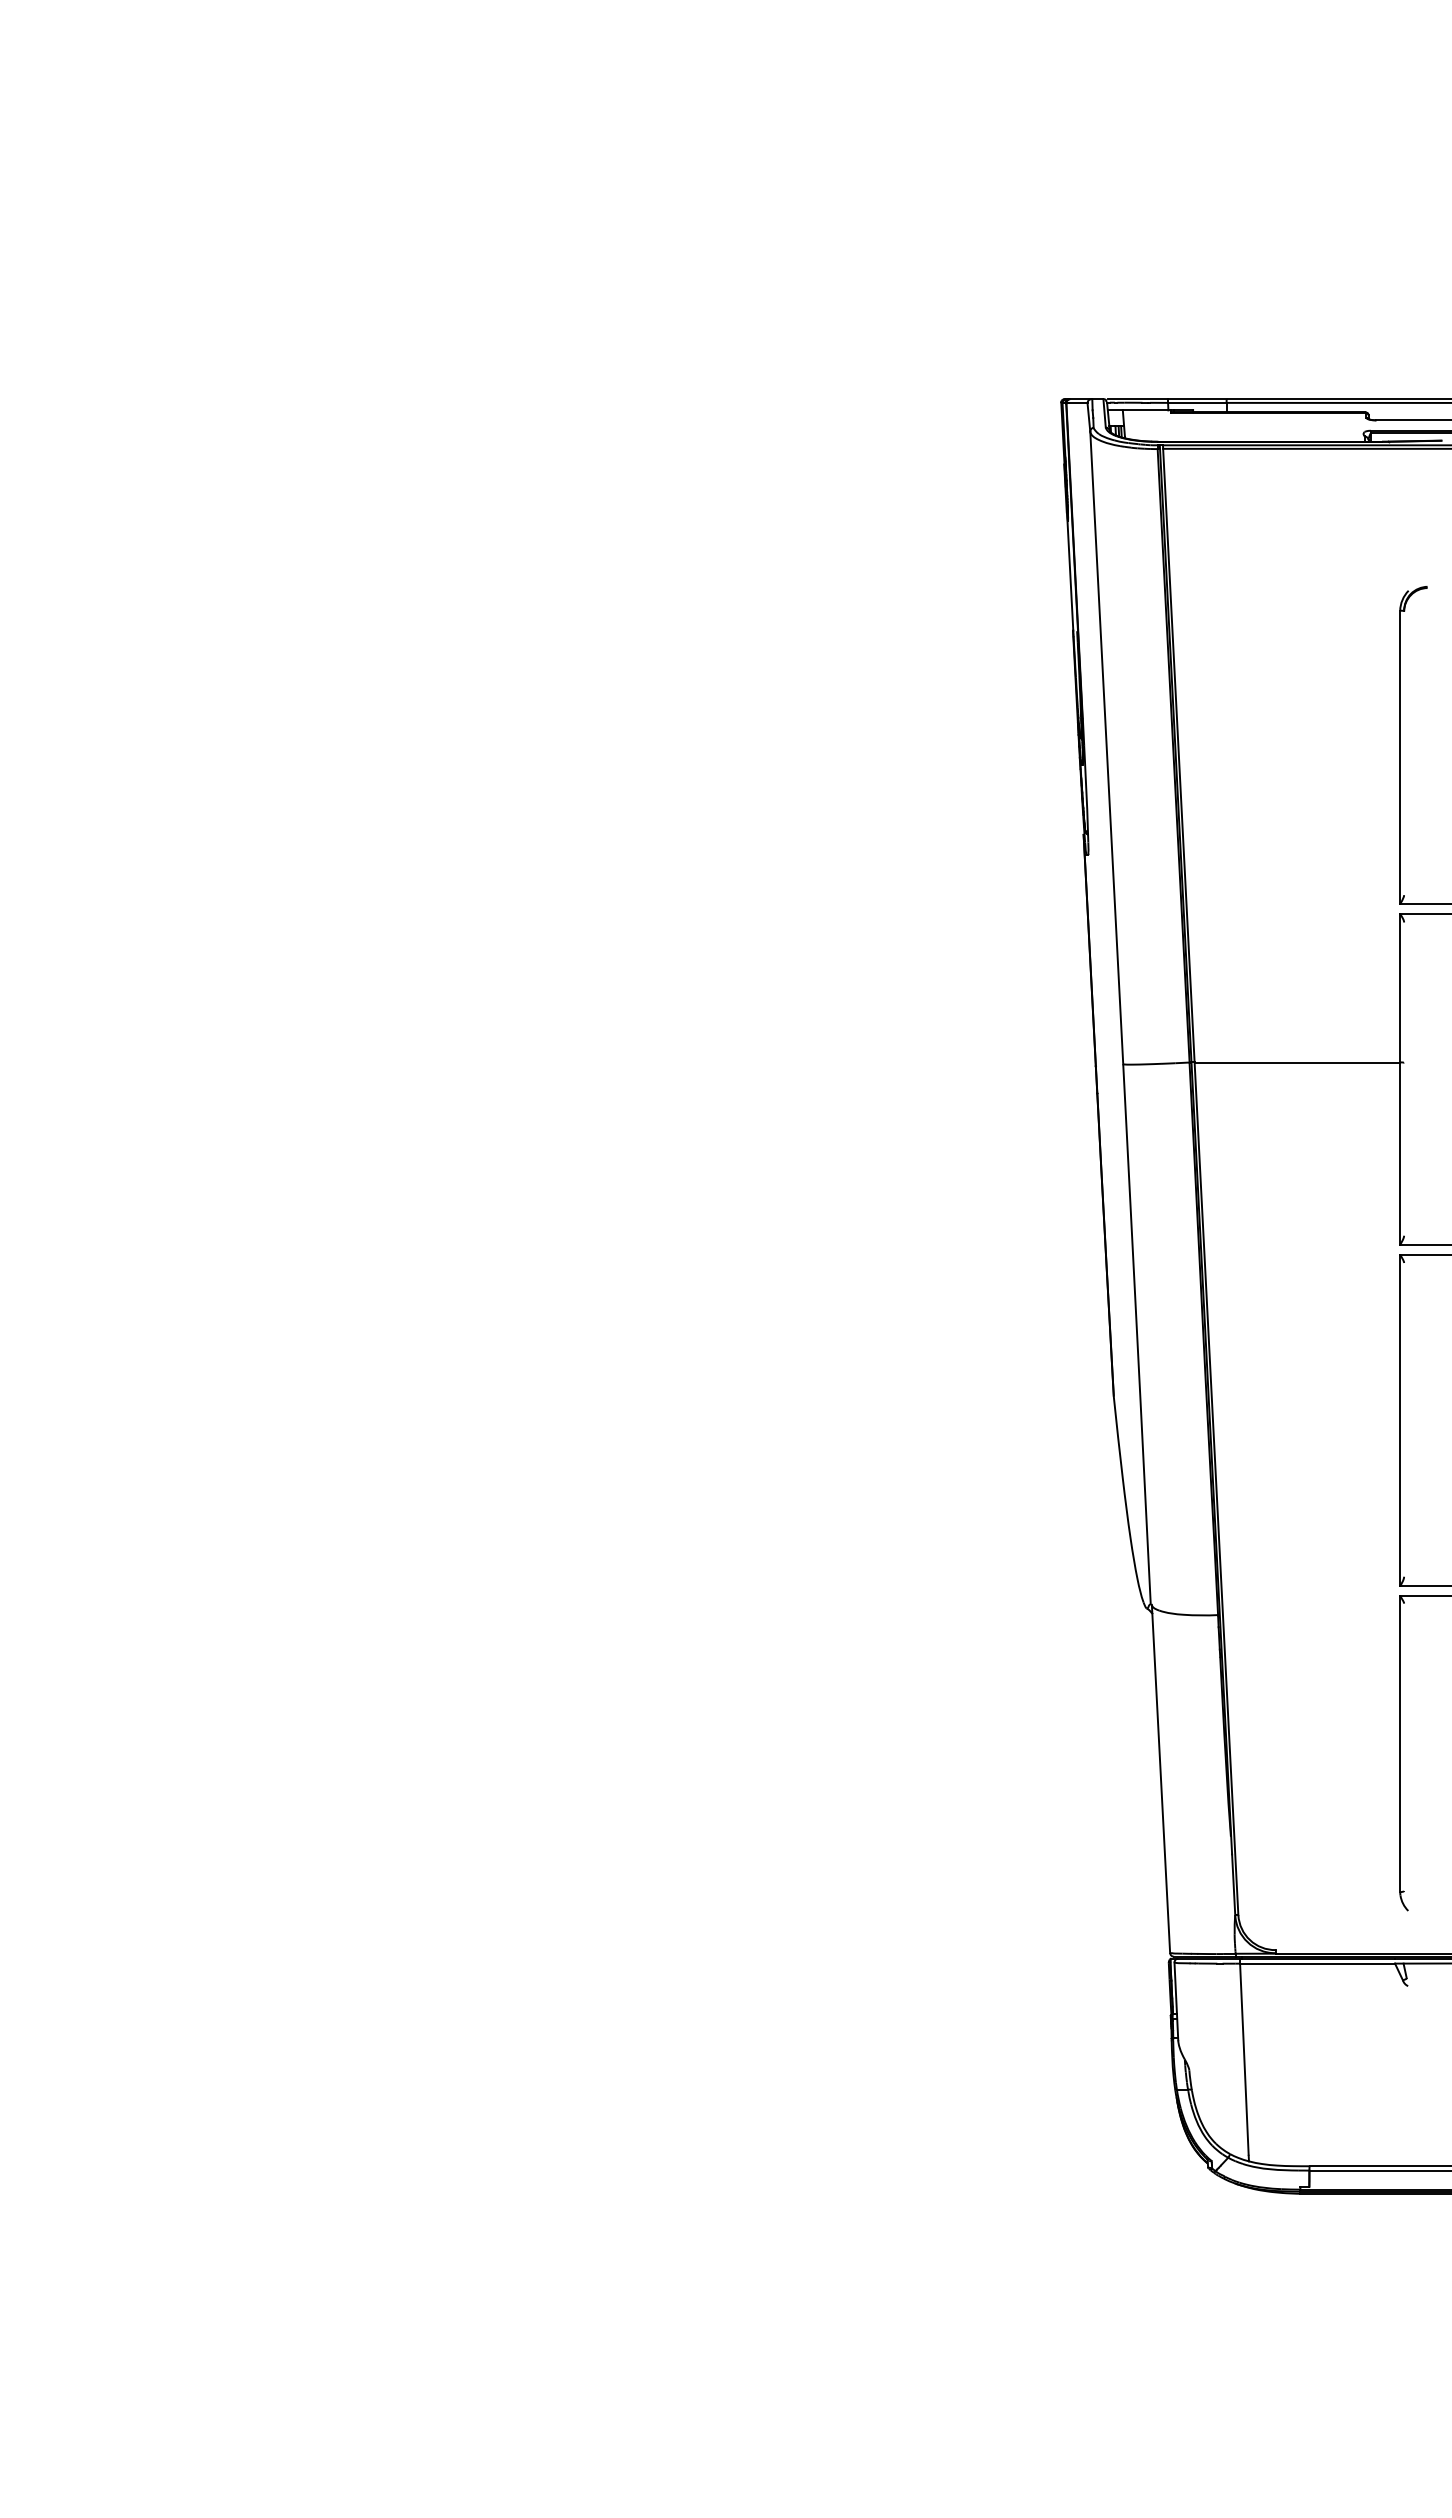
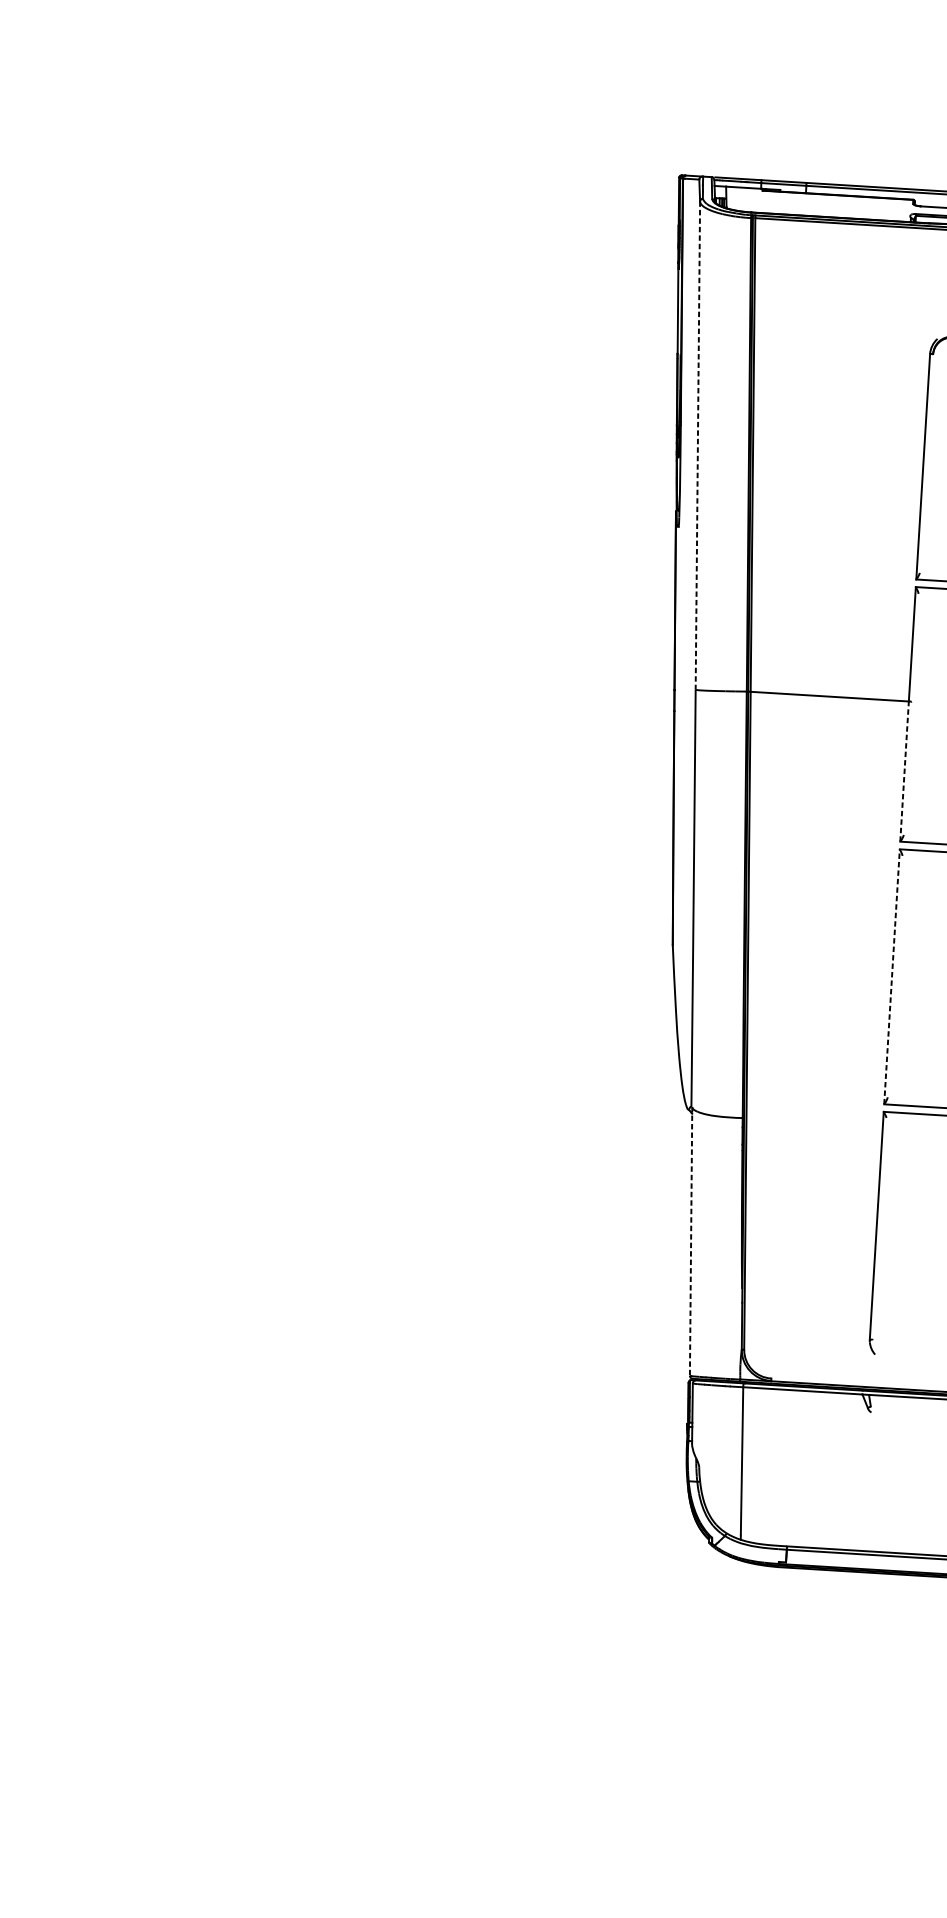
line: (1106, 747) -> (697, 445), solid -> dashed
line: (1400, 1153) -> (904, 771), solid -> dashed
line: (1400, 1420) -> (892, 976), solid -> dashed
line: (1161, 1779) -> (691, 1241), solid -> dashed

